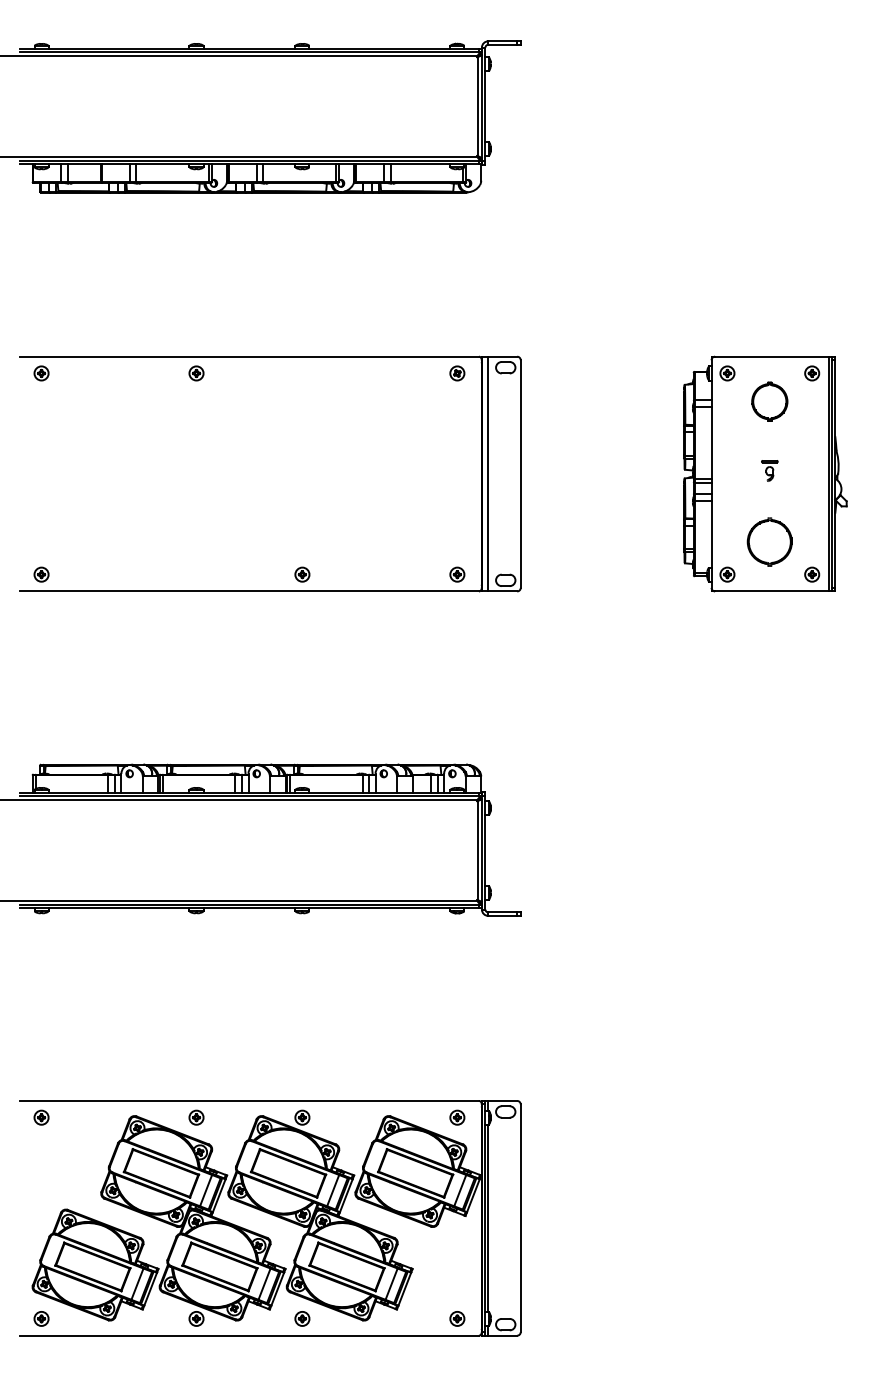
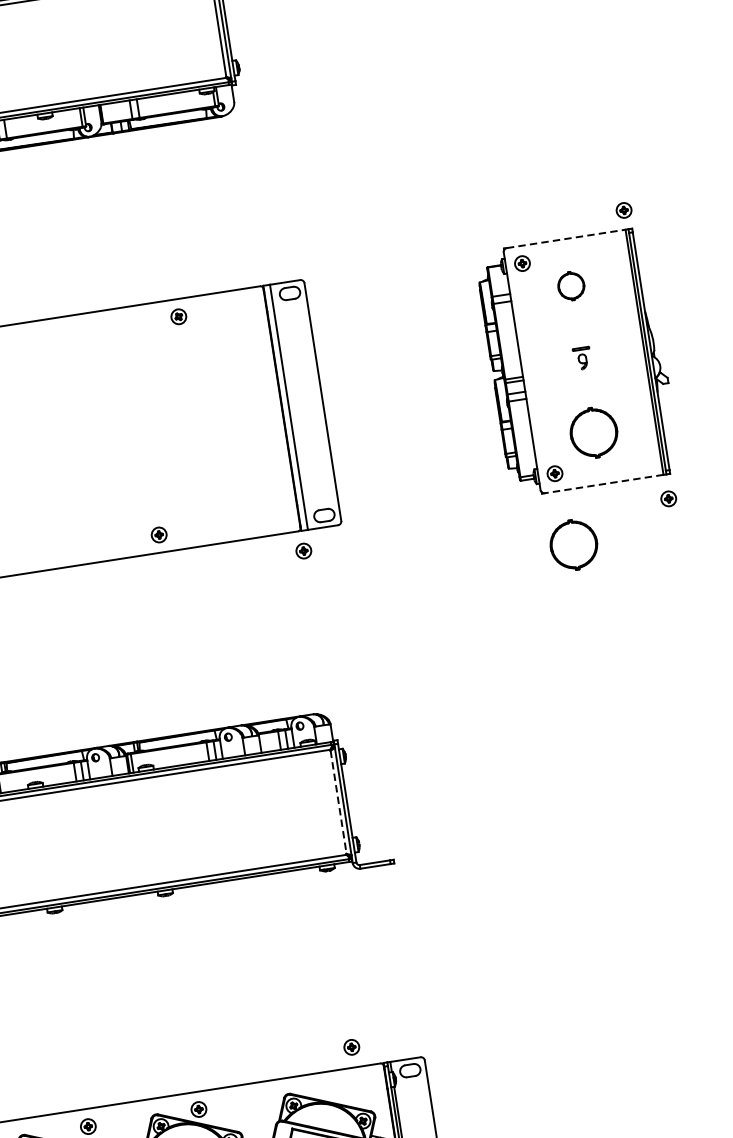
line: (771, 356) -> (565, 238), solid -> dashed
part: (457, 373) -> (178, 316), moved
part: (812, 373) -> (624, 210), moved
part: (769, 401) -> (570, 286), size x0.7
part: (302, 574) -> (159, 534), moved
part: (457, 574) -> (303, 550), moved
part: (812, 574) -> (669, 498), moved
line: (771, 591) -> (603, 484), solid -> dashed
part: (734, 643) -> (573, 544), added
line: (477, 851) -> (338, 803), solid -> dashed
part: (457, 1117) -> (351, 1047), moved

